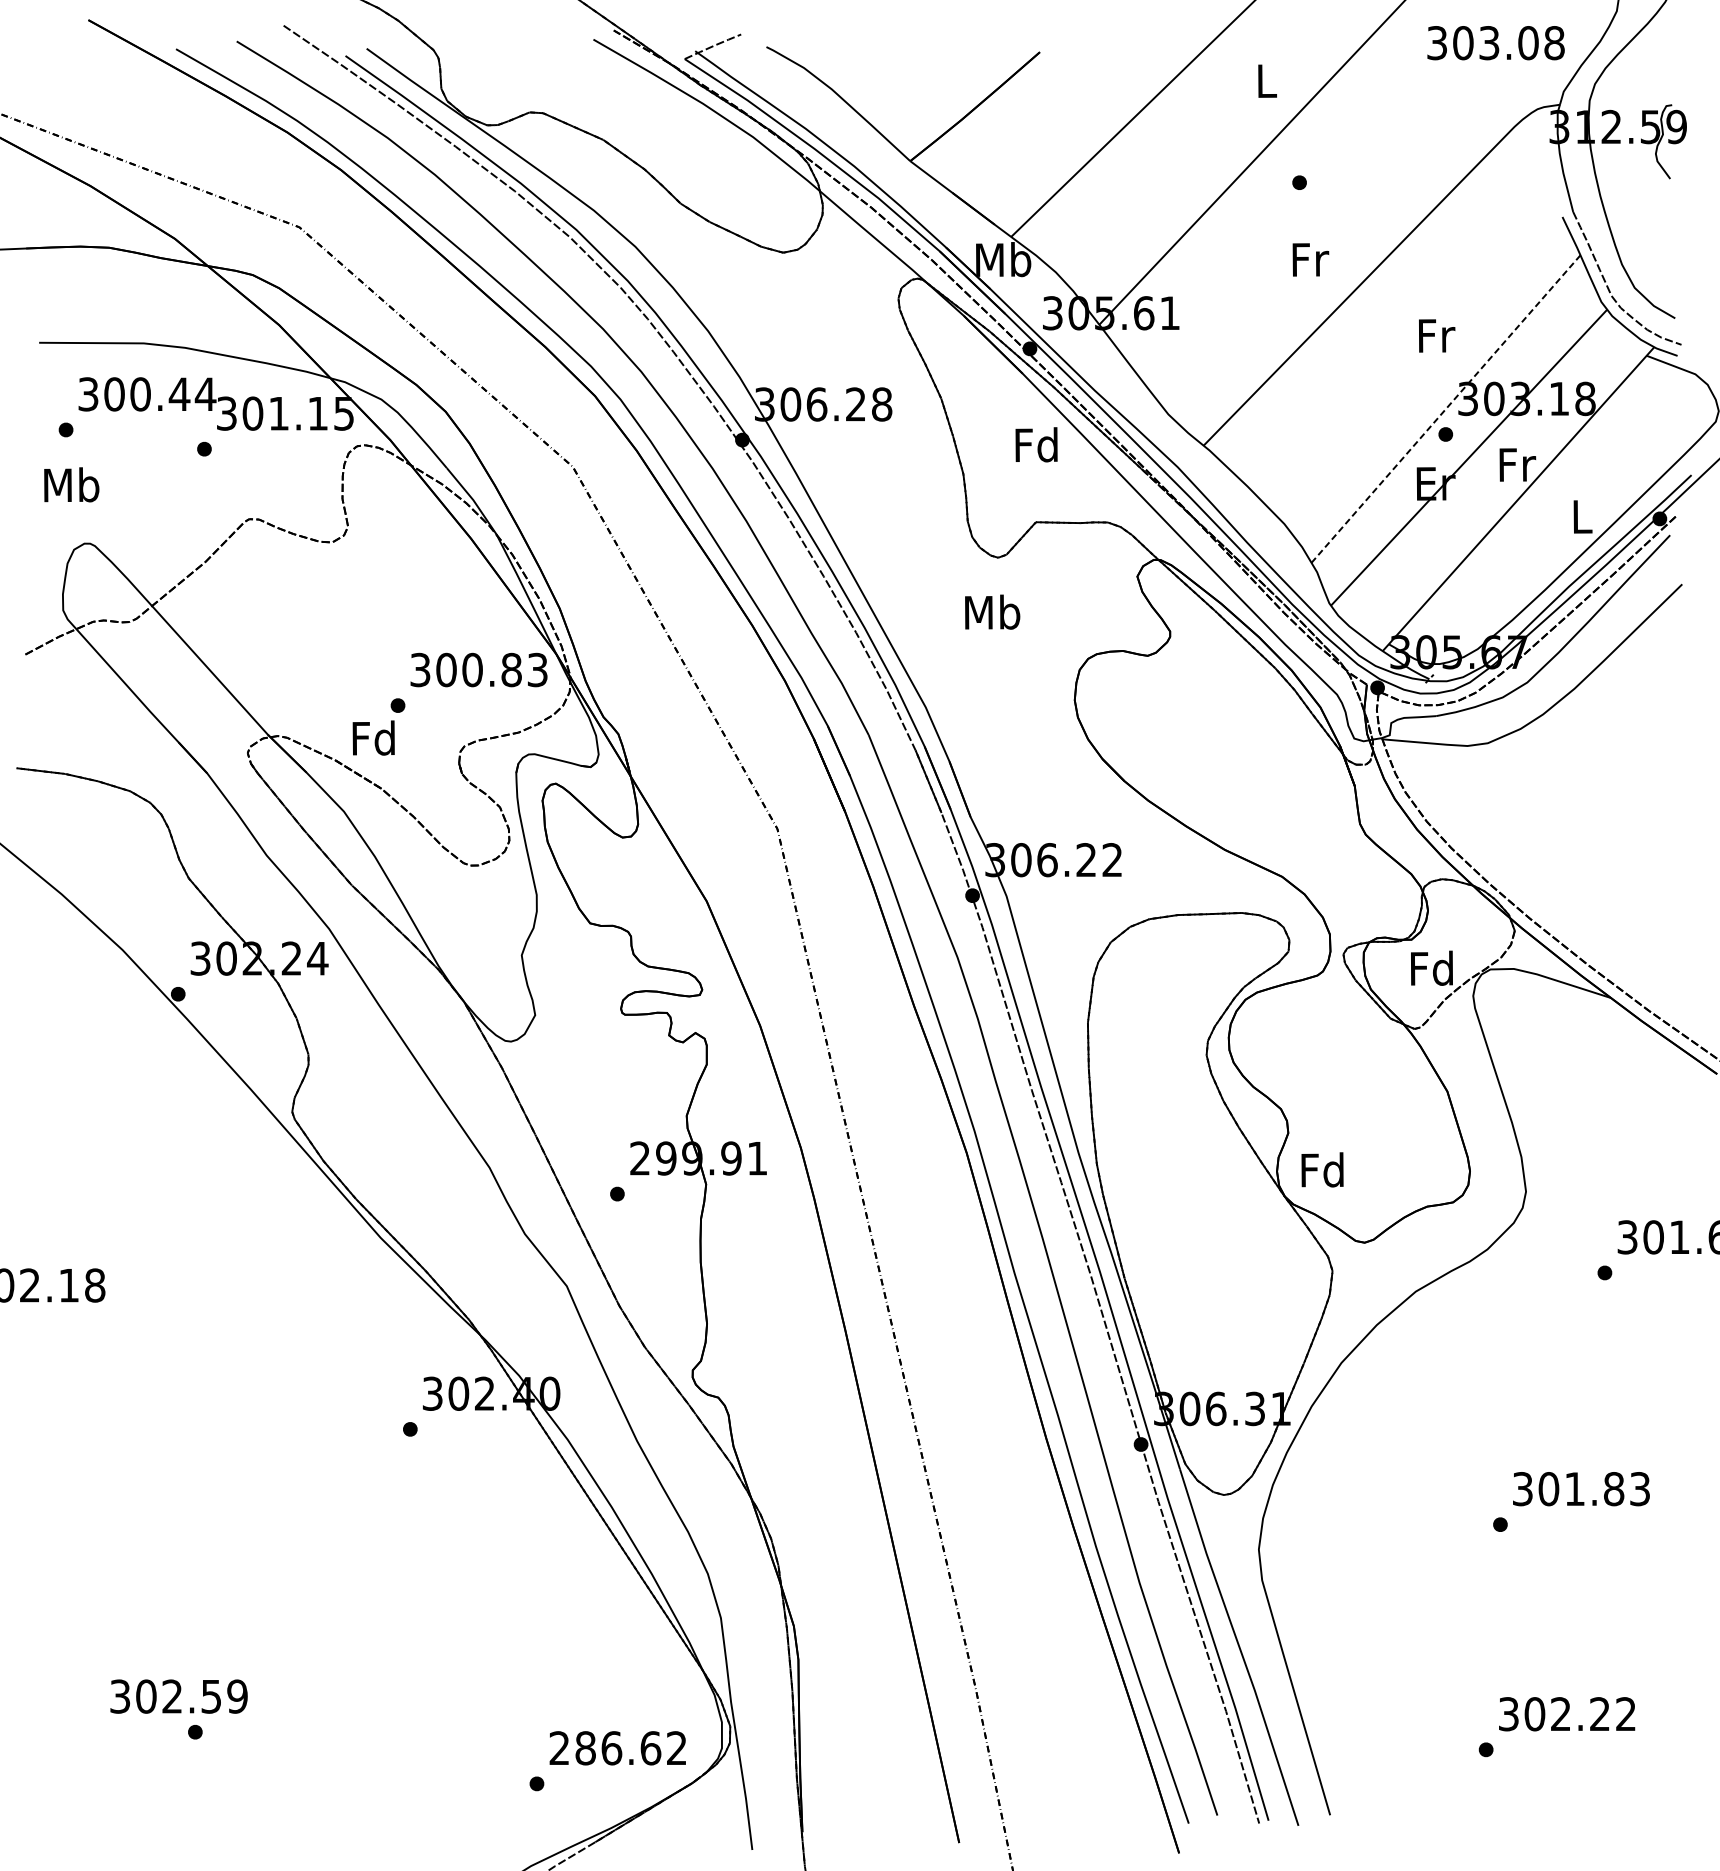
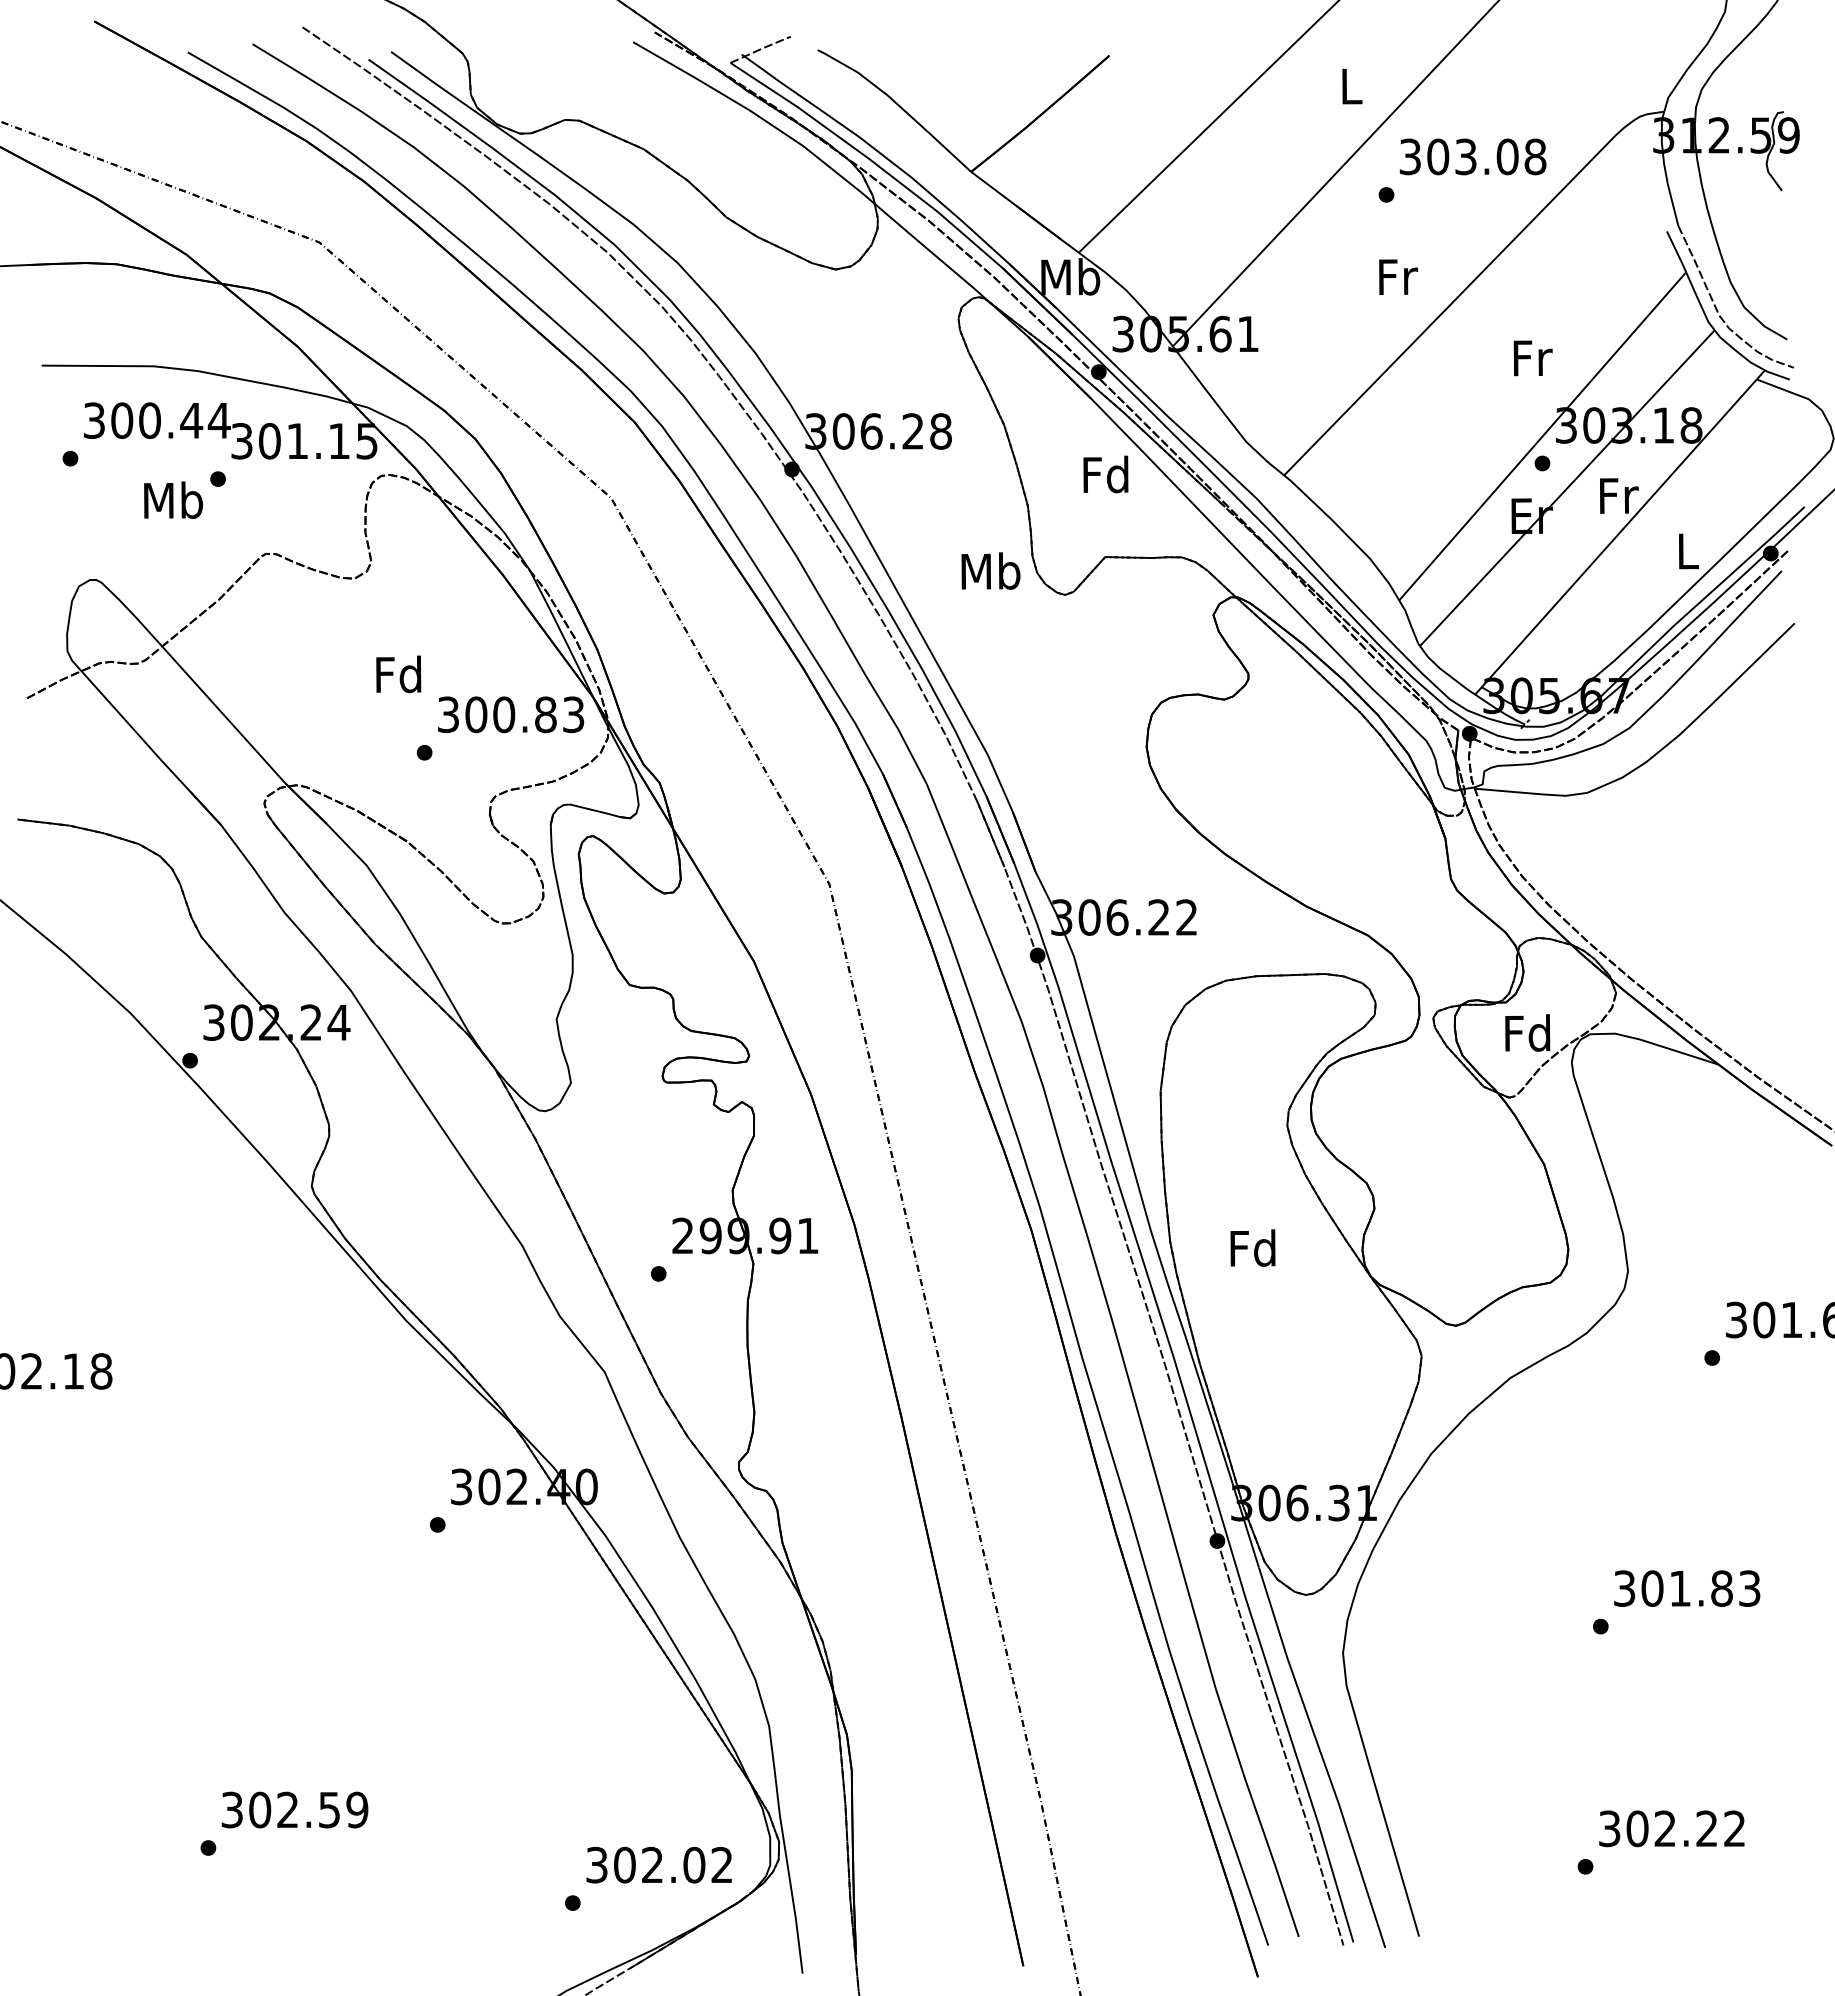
text: (1495, 42) -> (1472, 156), moved
line: (1445, 409) -> (1542, 436), dashed -> solid
text: (71, 484) -> (173, 499), moved
text: (992, 611) -> (990, 570), moved
text: (373, 738) -> (398, 674), moved
text: (1322, 1169) -> (1252, 1247), moved
text: (178, 1696) -> (294, 1809), moved
text: (605, 1747) -> (645, 1864), 286.62 -> 302.02

